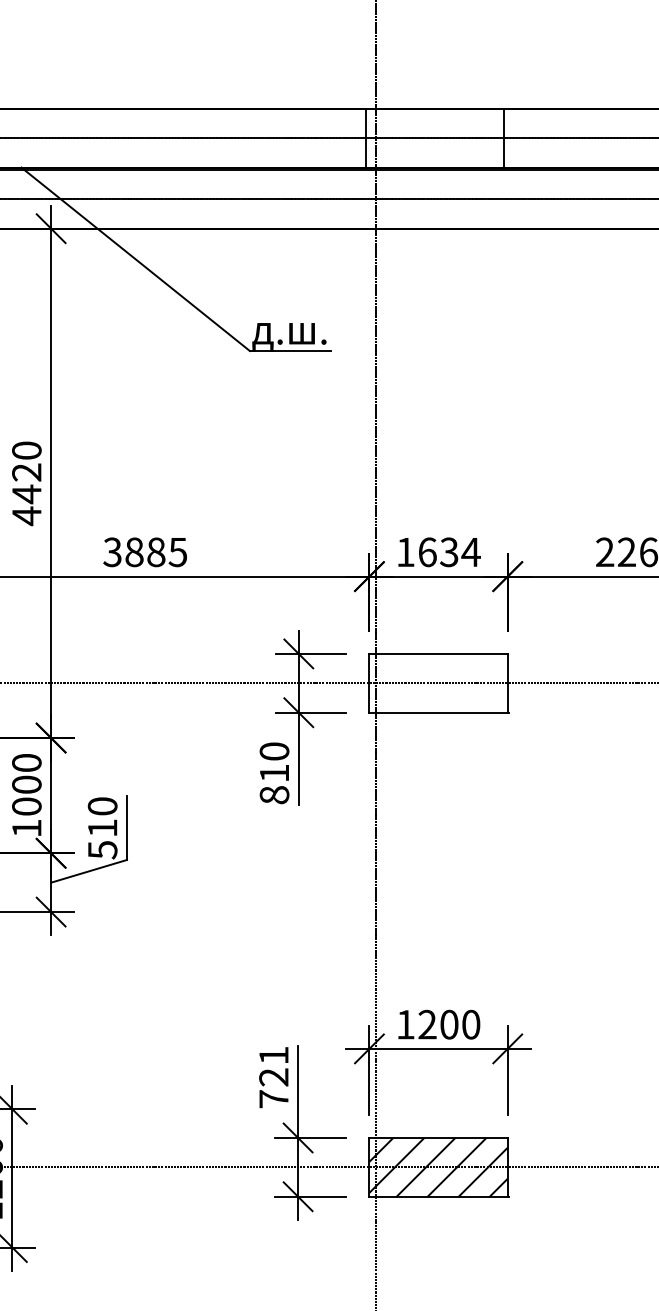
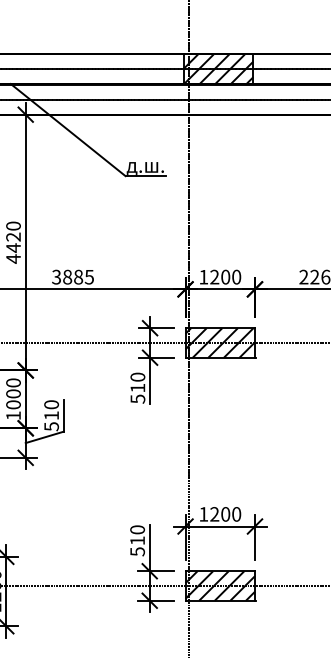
hatch: (435, 138) -> (218, 69), added
text: (448, 550) -> (225, 276), 1634 -> 1200
hatch: (437, 682) -> (219, 342), added
text: (273, 793) -> (137, 398), 810 -> 510
text: (273, 1076) -> (137, 540), 721 -> 510

